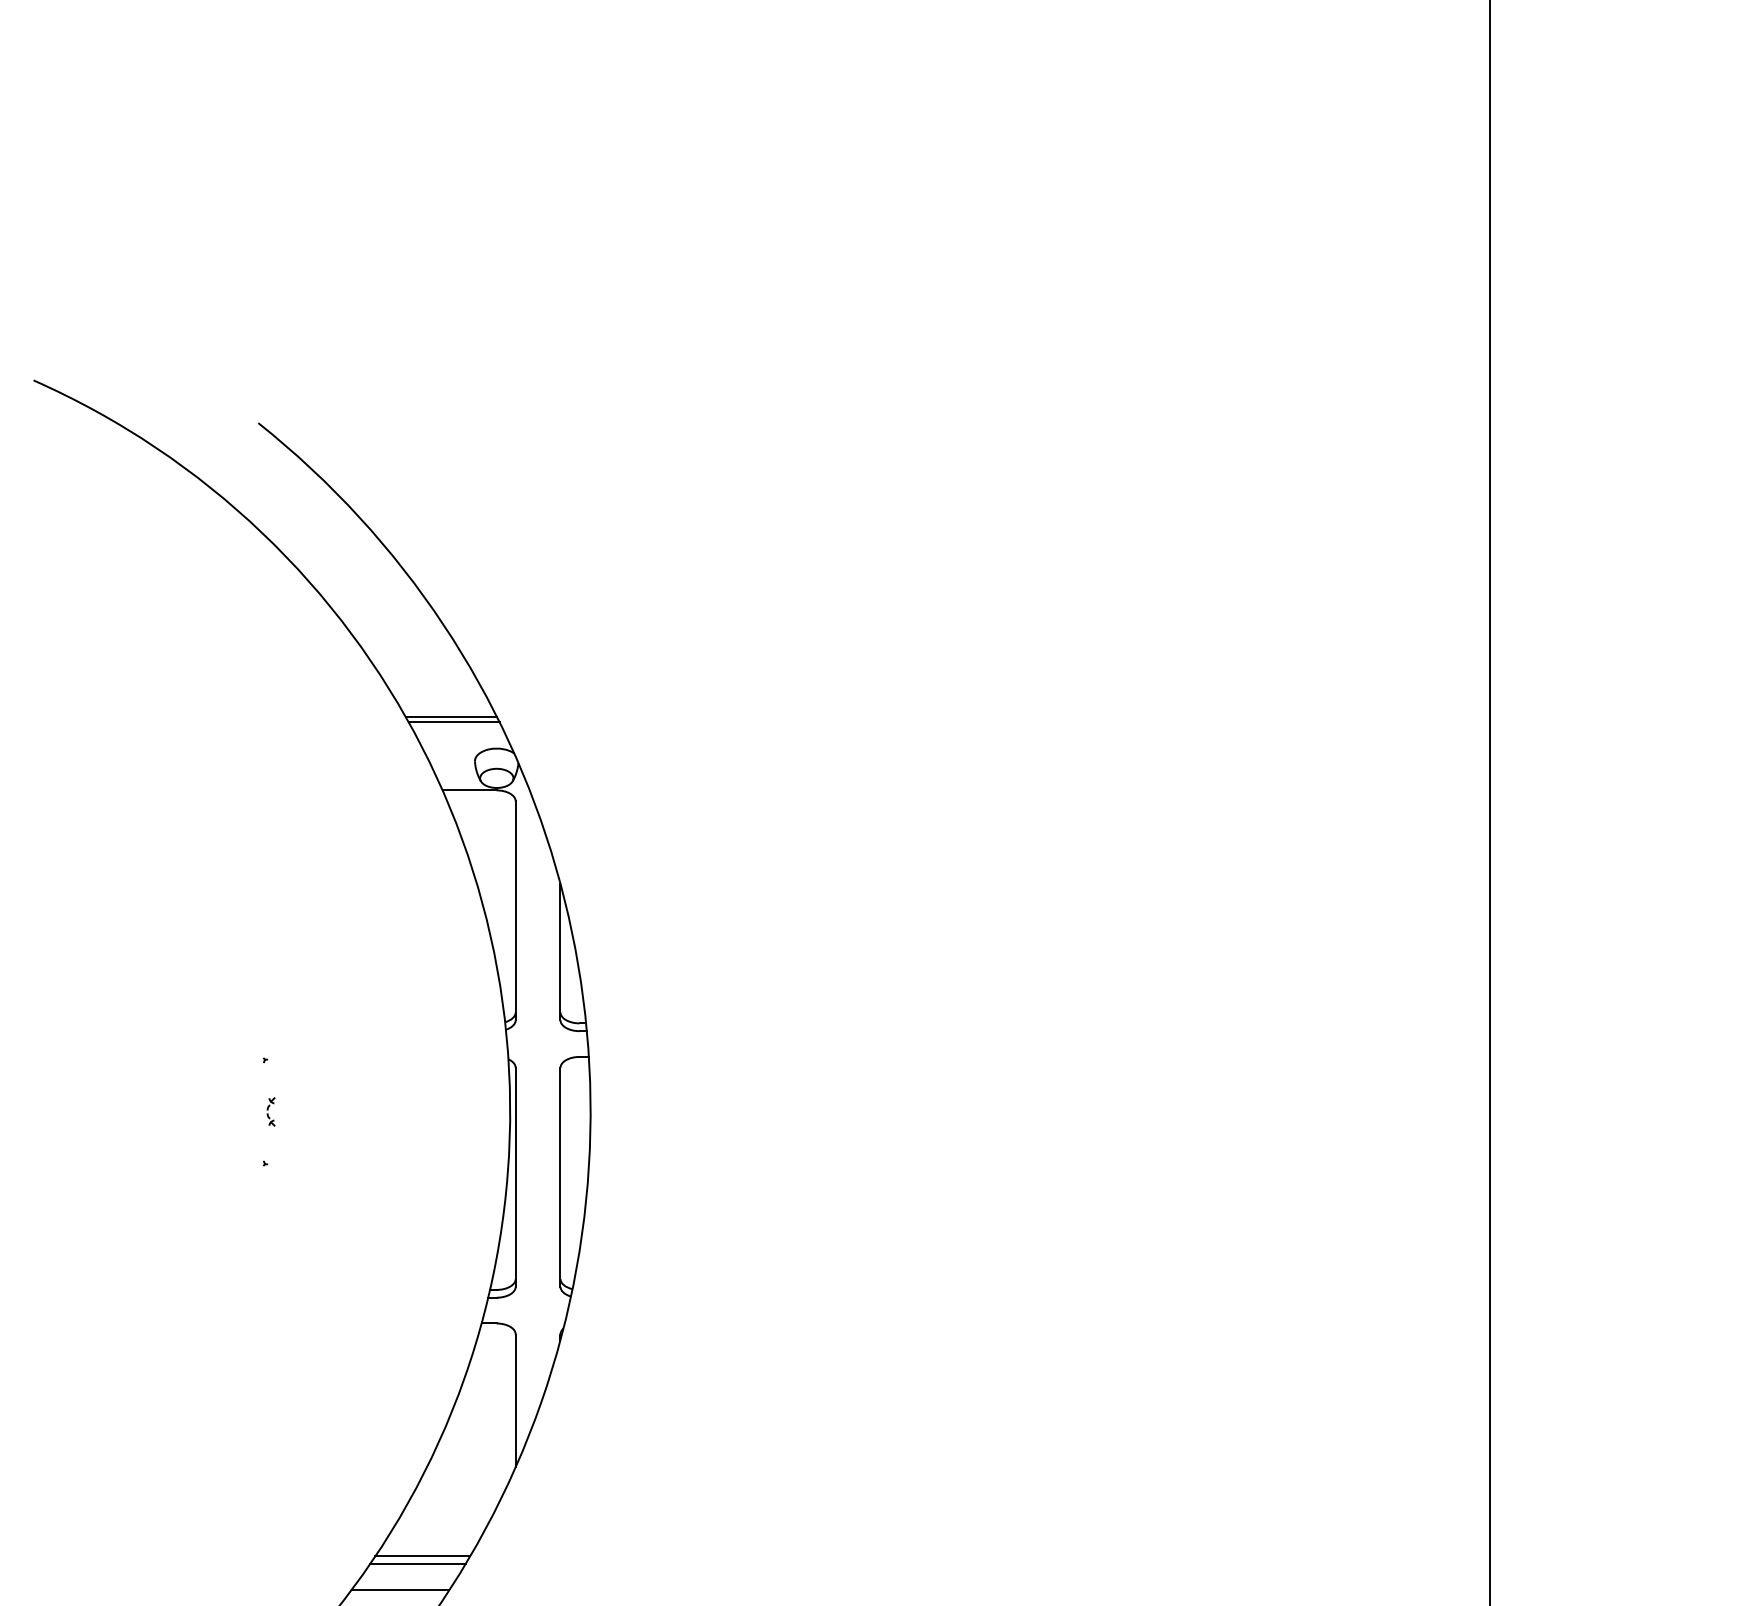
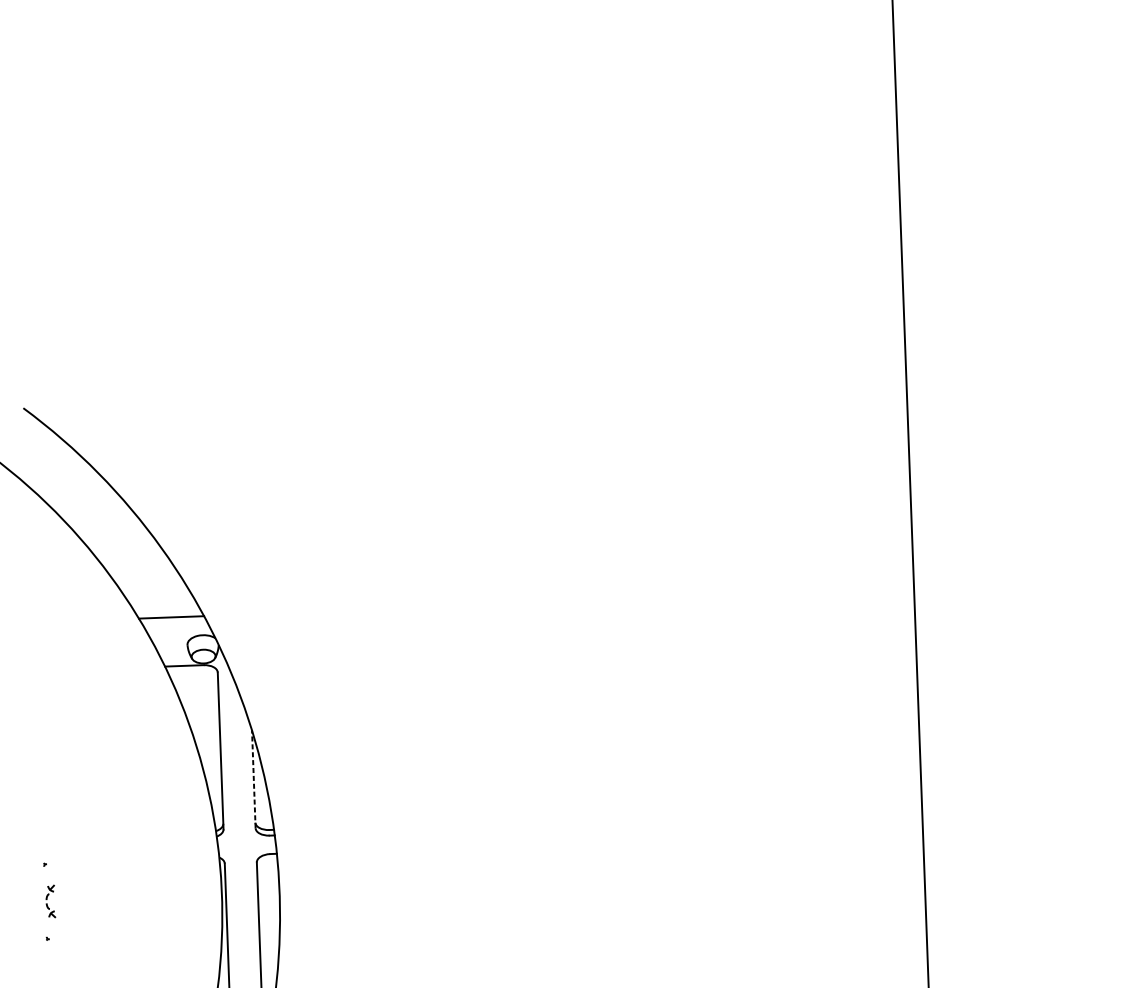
line: (450, 716) -> (168, 613), removed
line: (560, 951) -> (253, 779), solid -> dashed
part: (270, 1111) -> (50, 901), size x1.6

